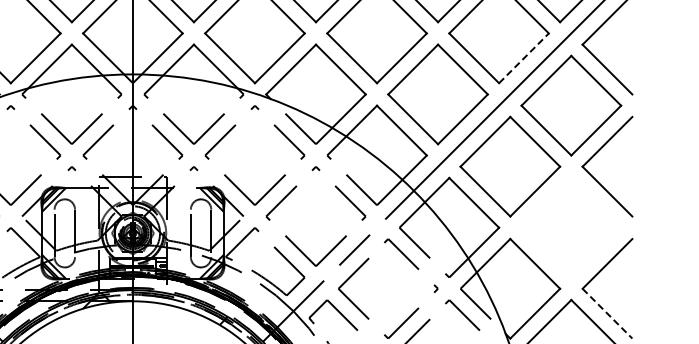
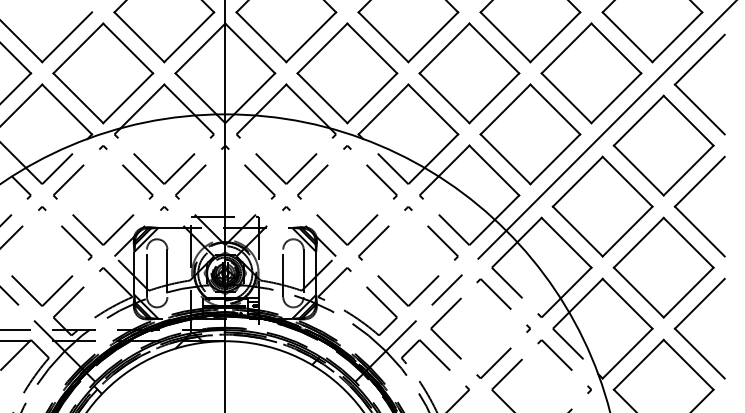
line: (524, 57) -> (616, 97), dashed -> solid
part: (571, 227) -> (663, 267), added
line: (608, 313) -> (700, 353), dashed -> solid

